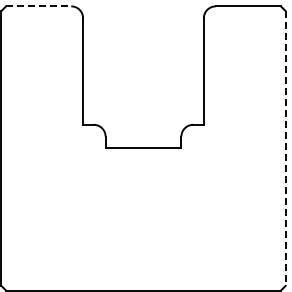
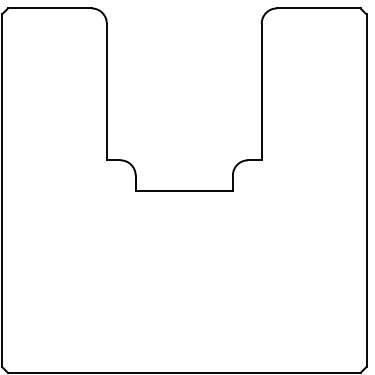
line: (38, 6) -> (49, 8), dashed -> solid
line: (285, 148) -> (366, 190), dashed -> solid

